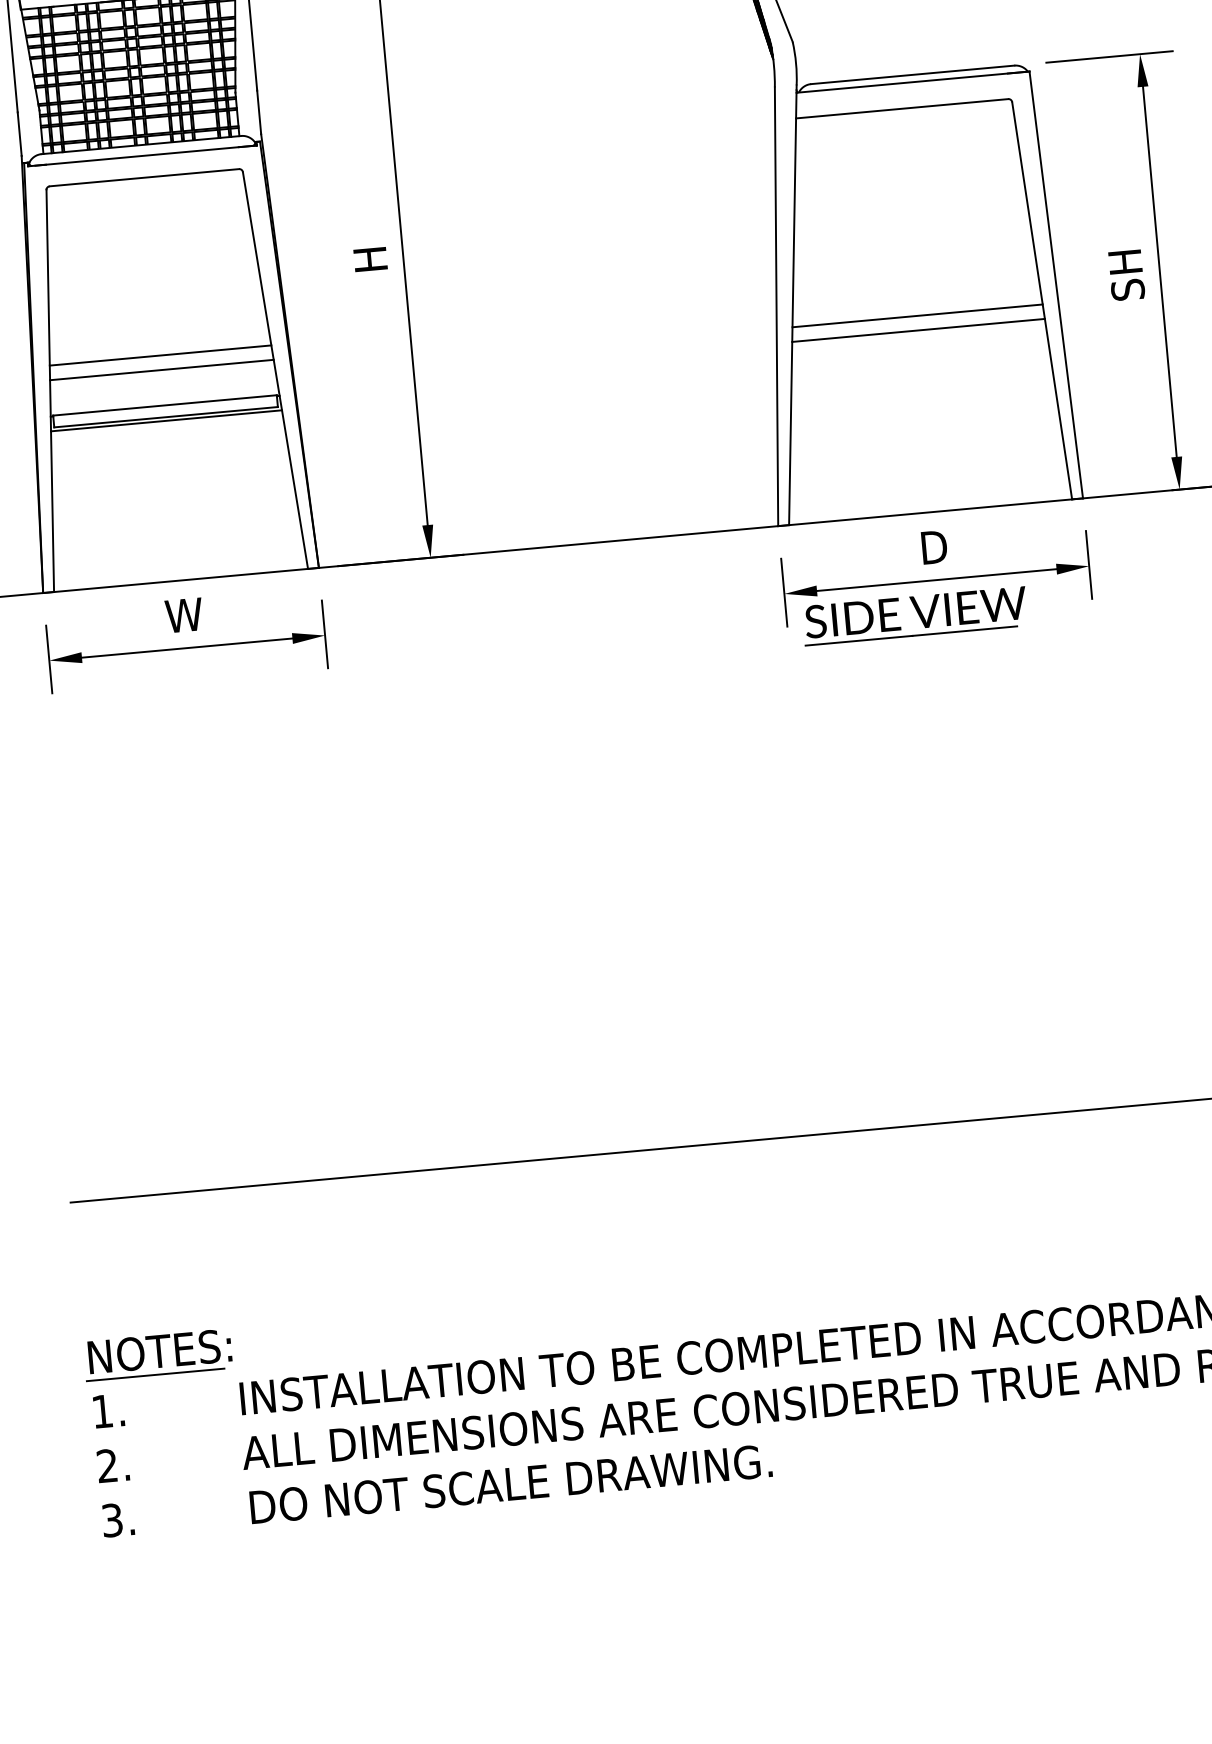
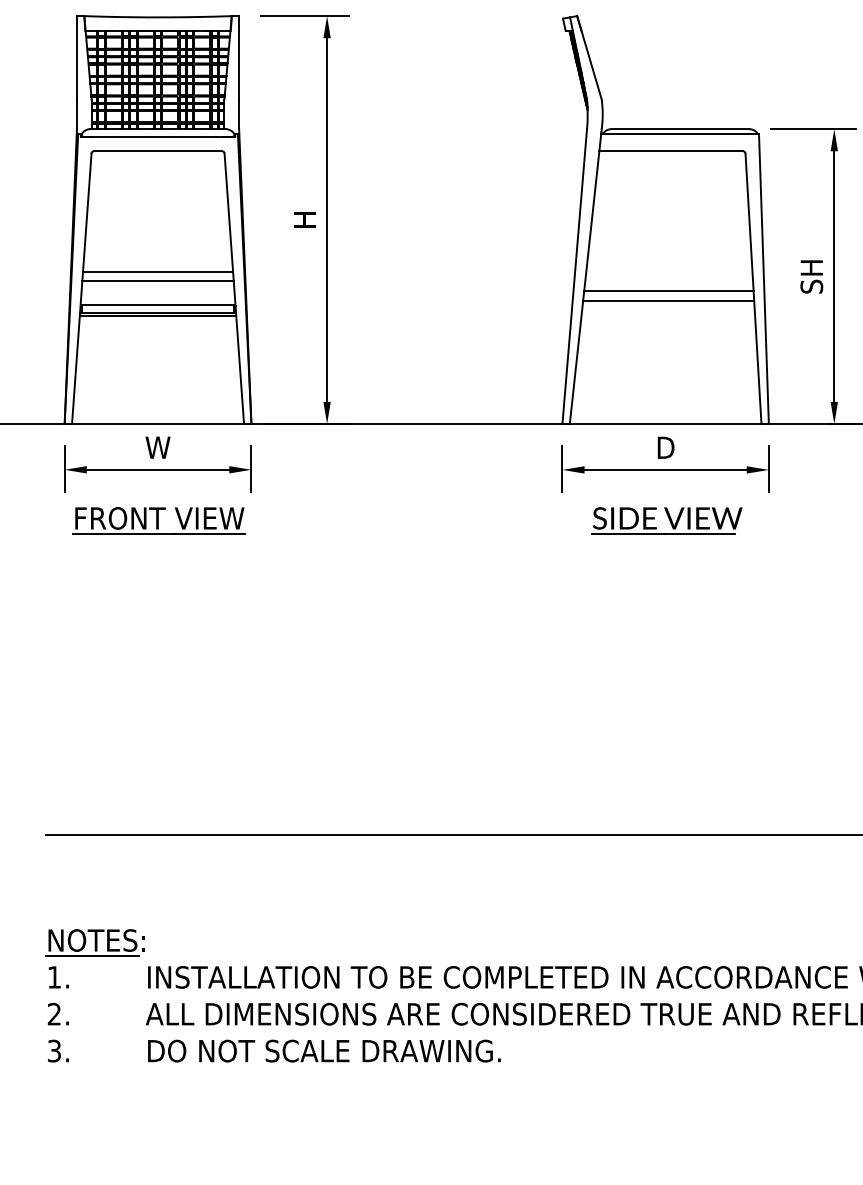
part: (914, 615) -> (666, 520), moved
part: (194, 722) -> (158, 520), added

